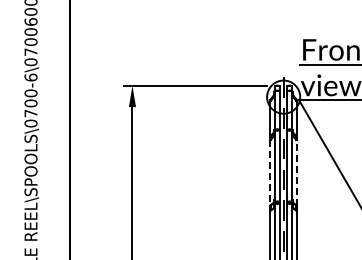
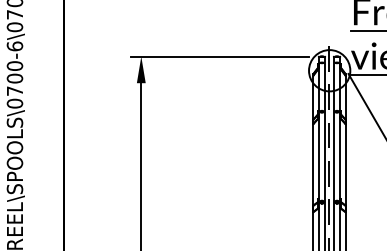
line: (296, 172) -> (345, 164), dashed -> solid
line: (270, 173) -> (313, 165), dashed -> solid

